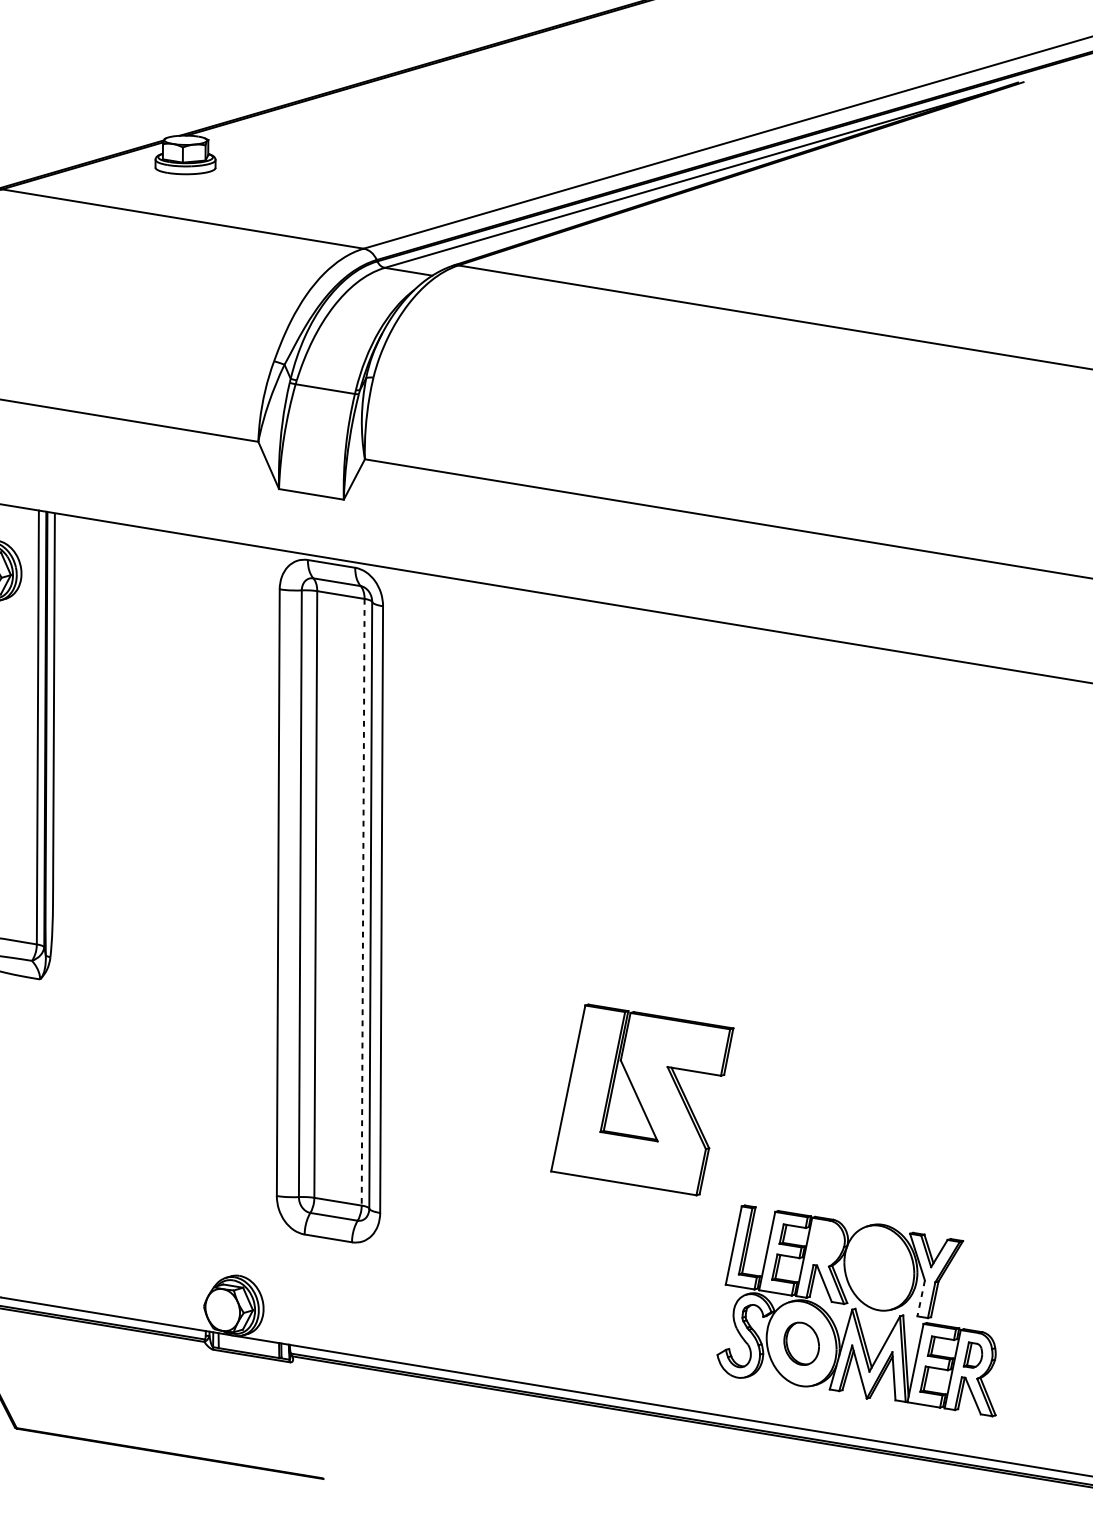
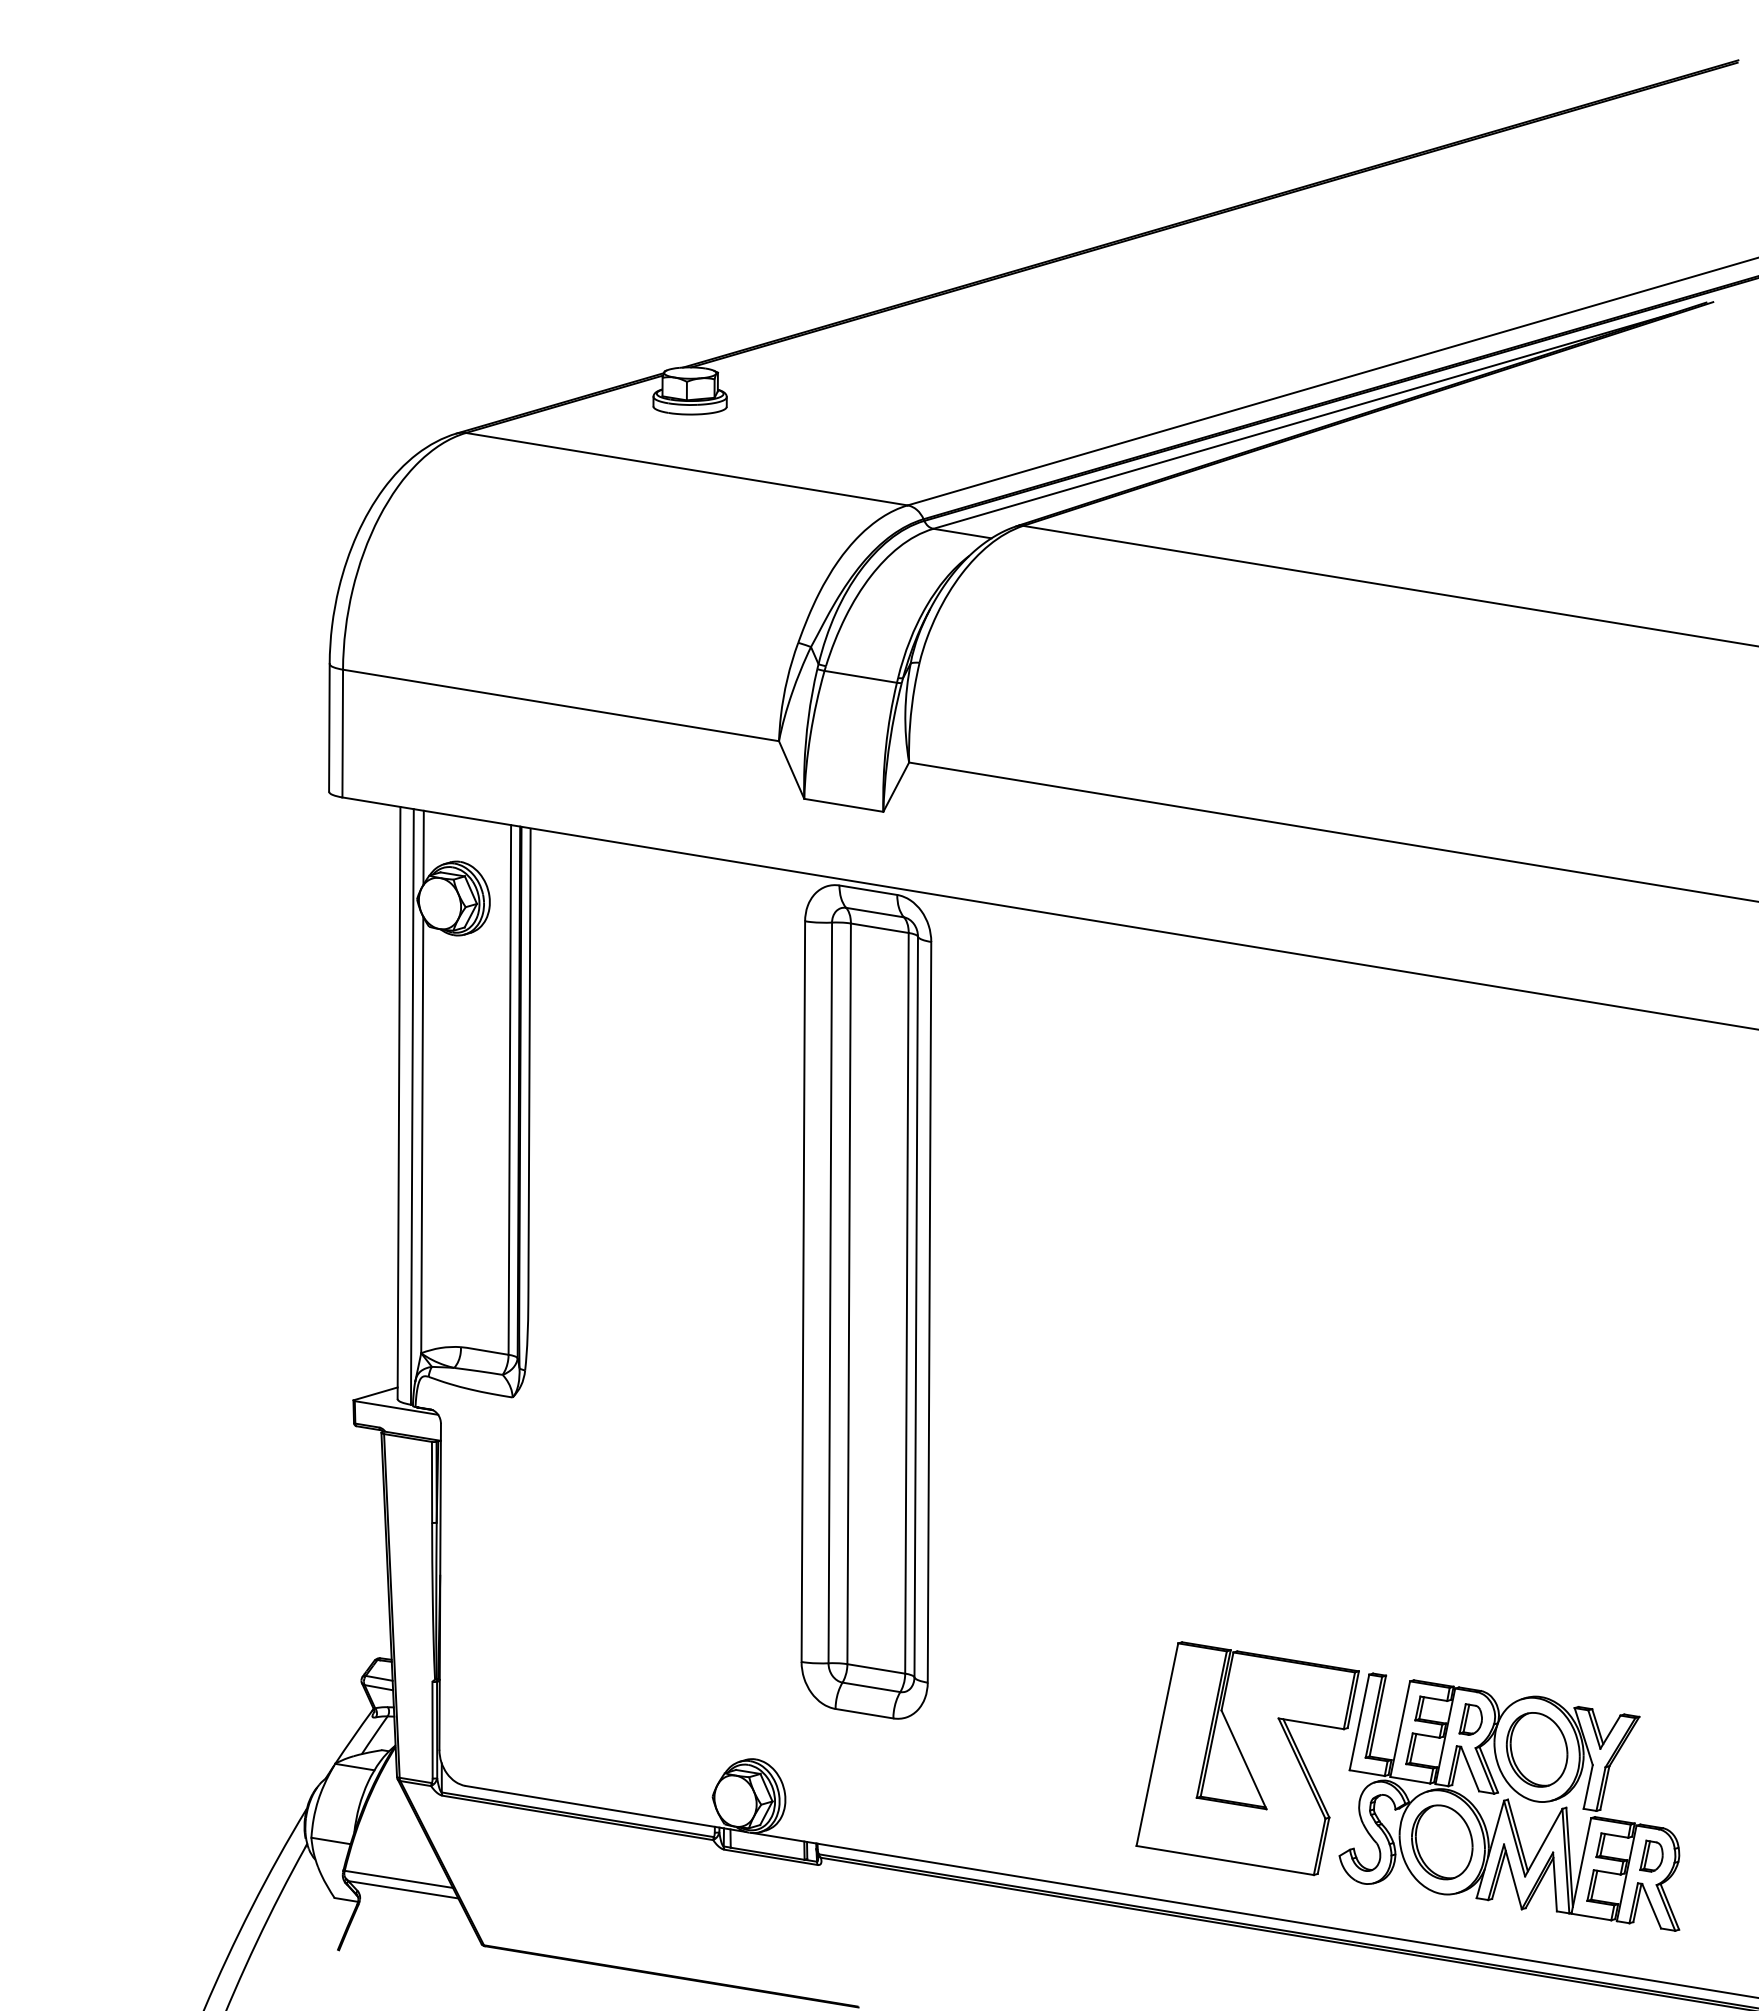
line: (362, 902) -> (906, 1303), dashed -> solid
part: (642, 1099) -> (1247, 1758), moved
part: (824, 1243) -> (1470, 1719), added
part: (878, 1267) -> (1536, 1749), added
line: (921, 1298) -> (1588, 1787), dashed -> solid
part: (801, 1343) -> (1442, 1842), size x1.43

